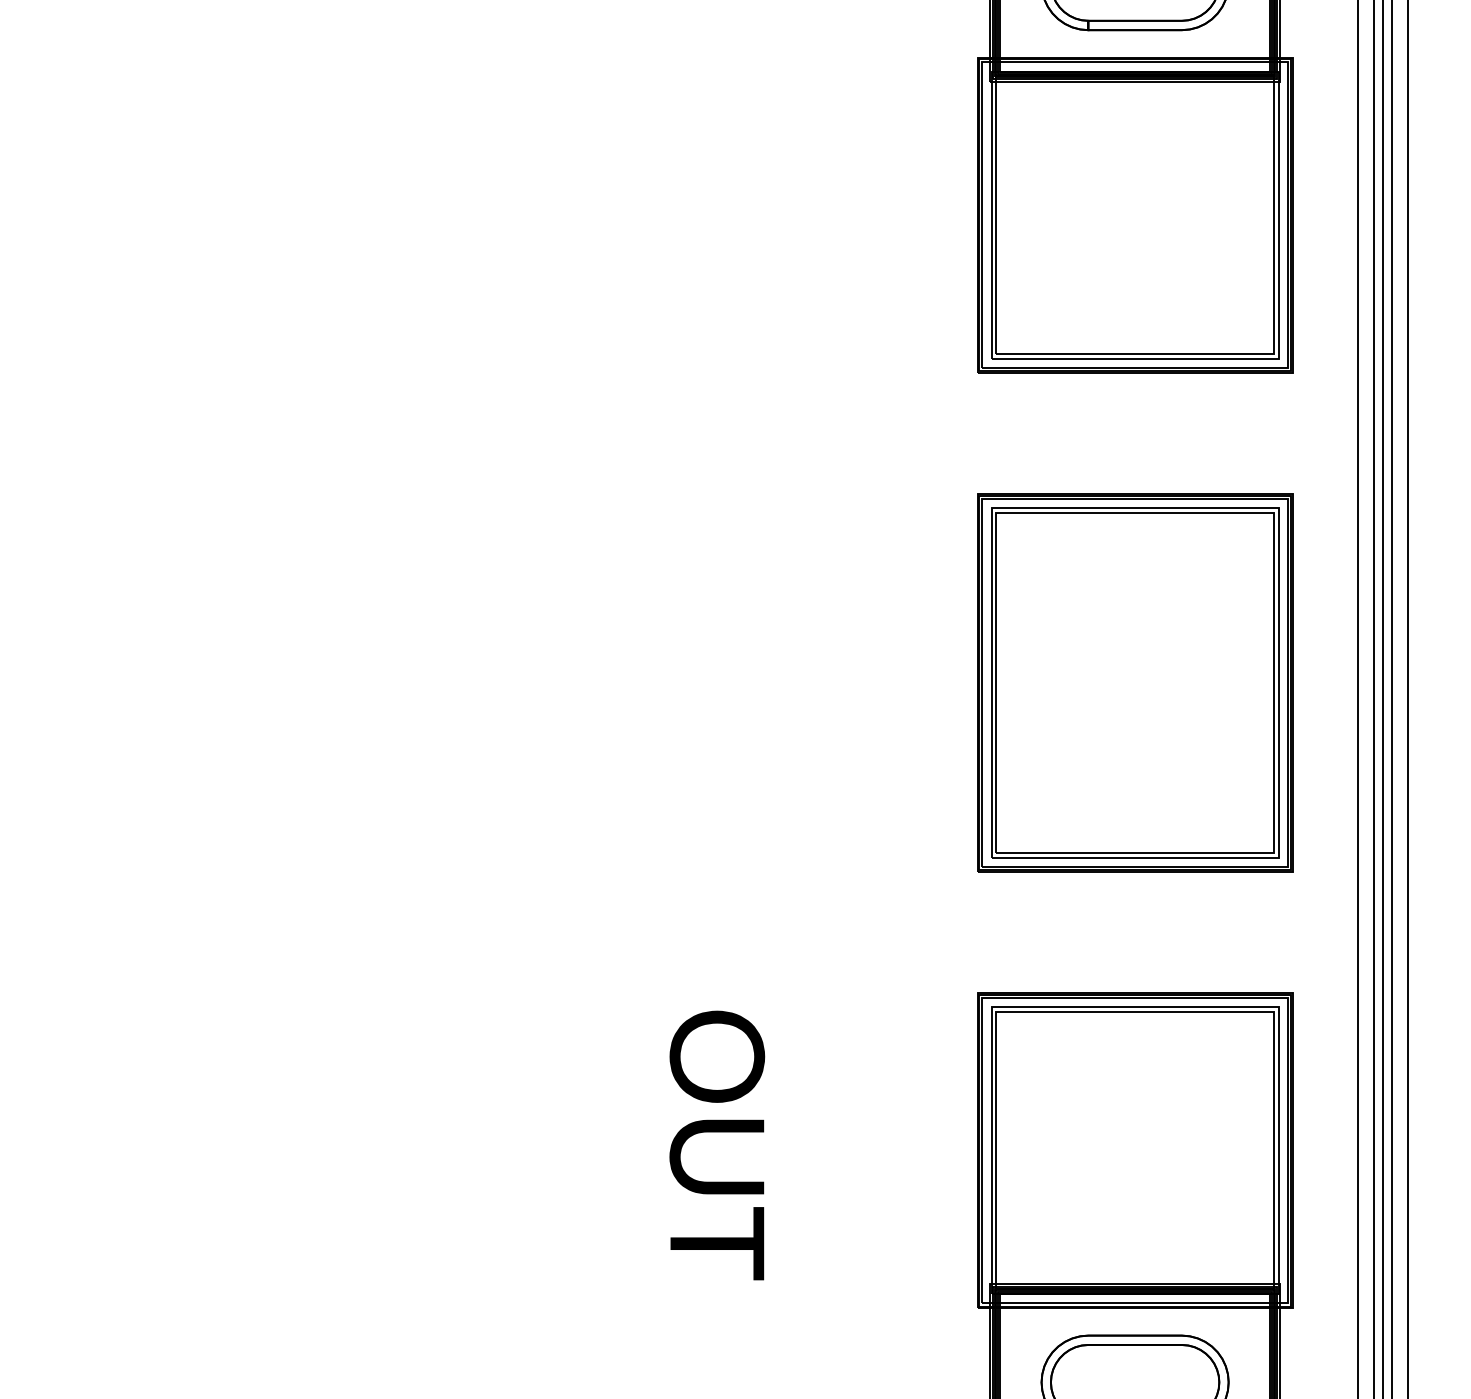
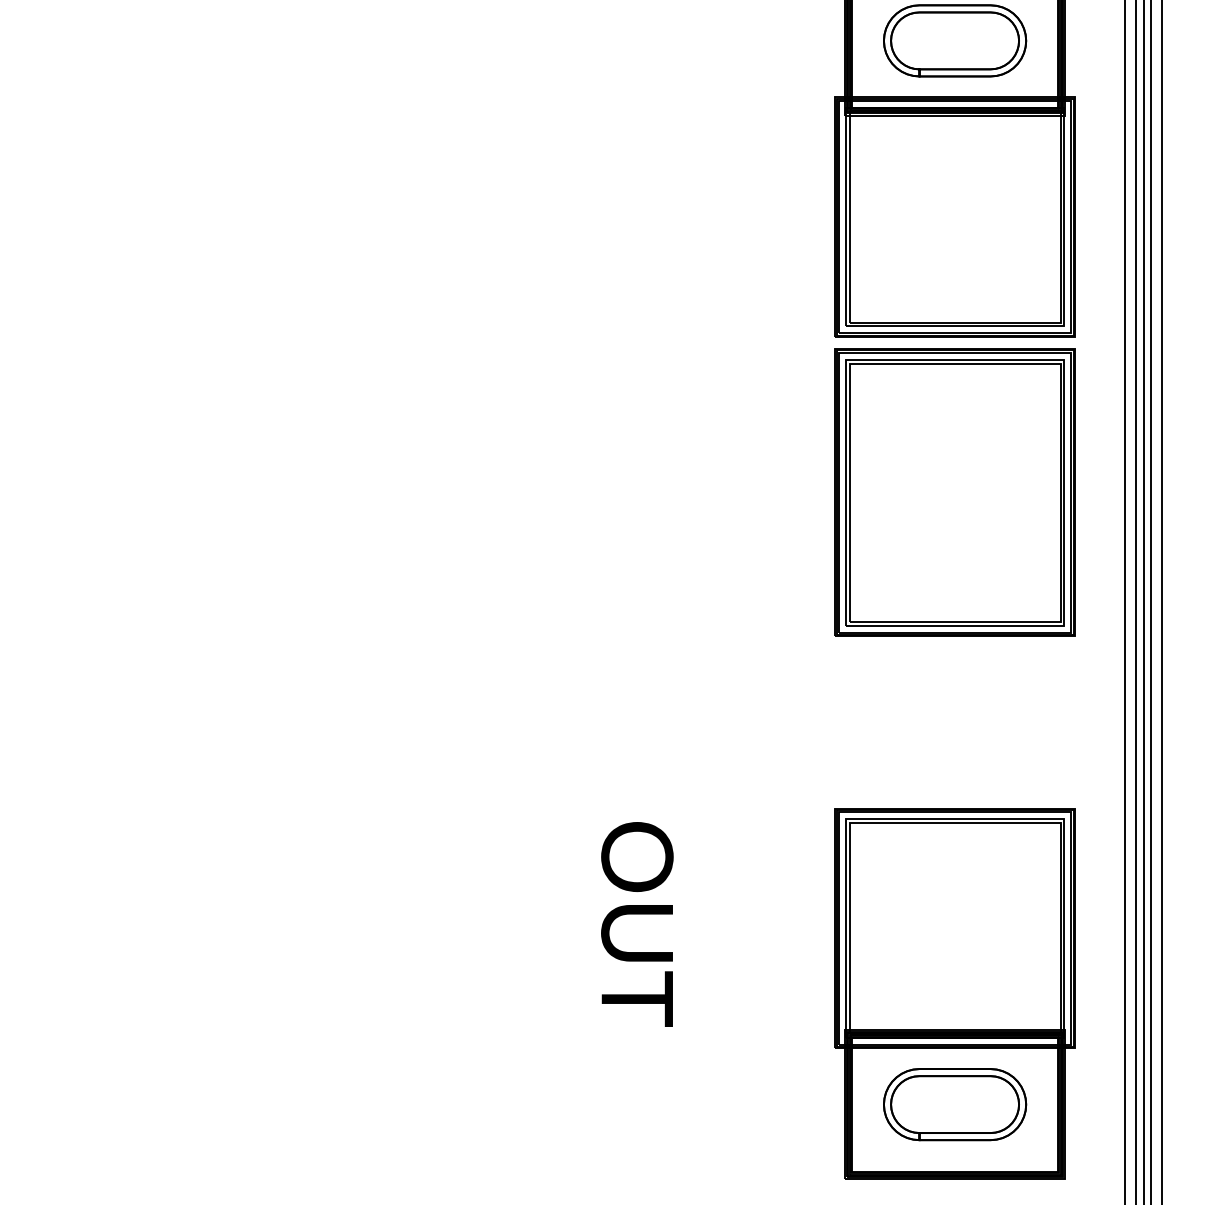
part: (1134, 682) -> (954, 492), moved

